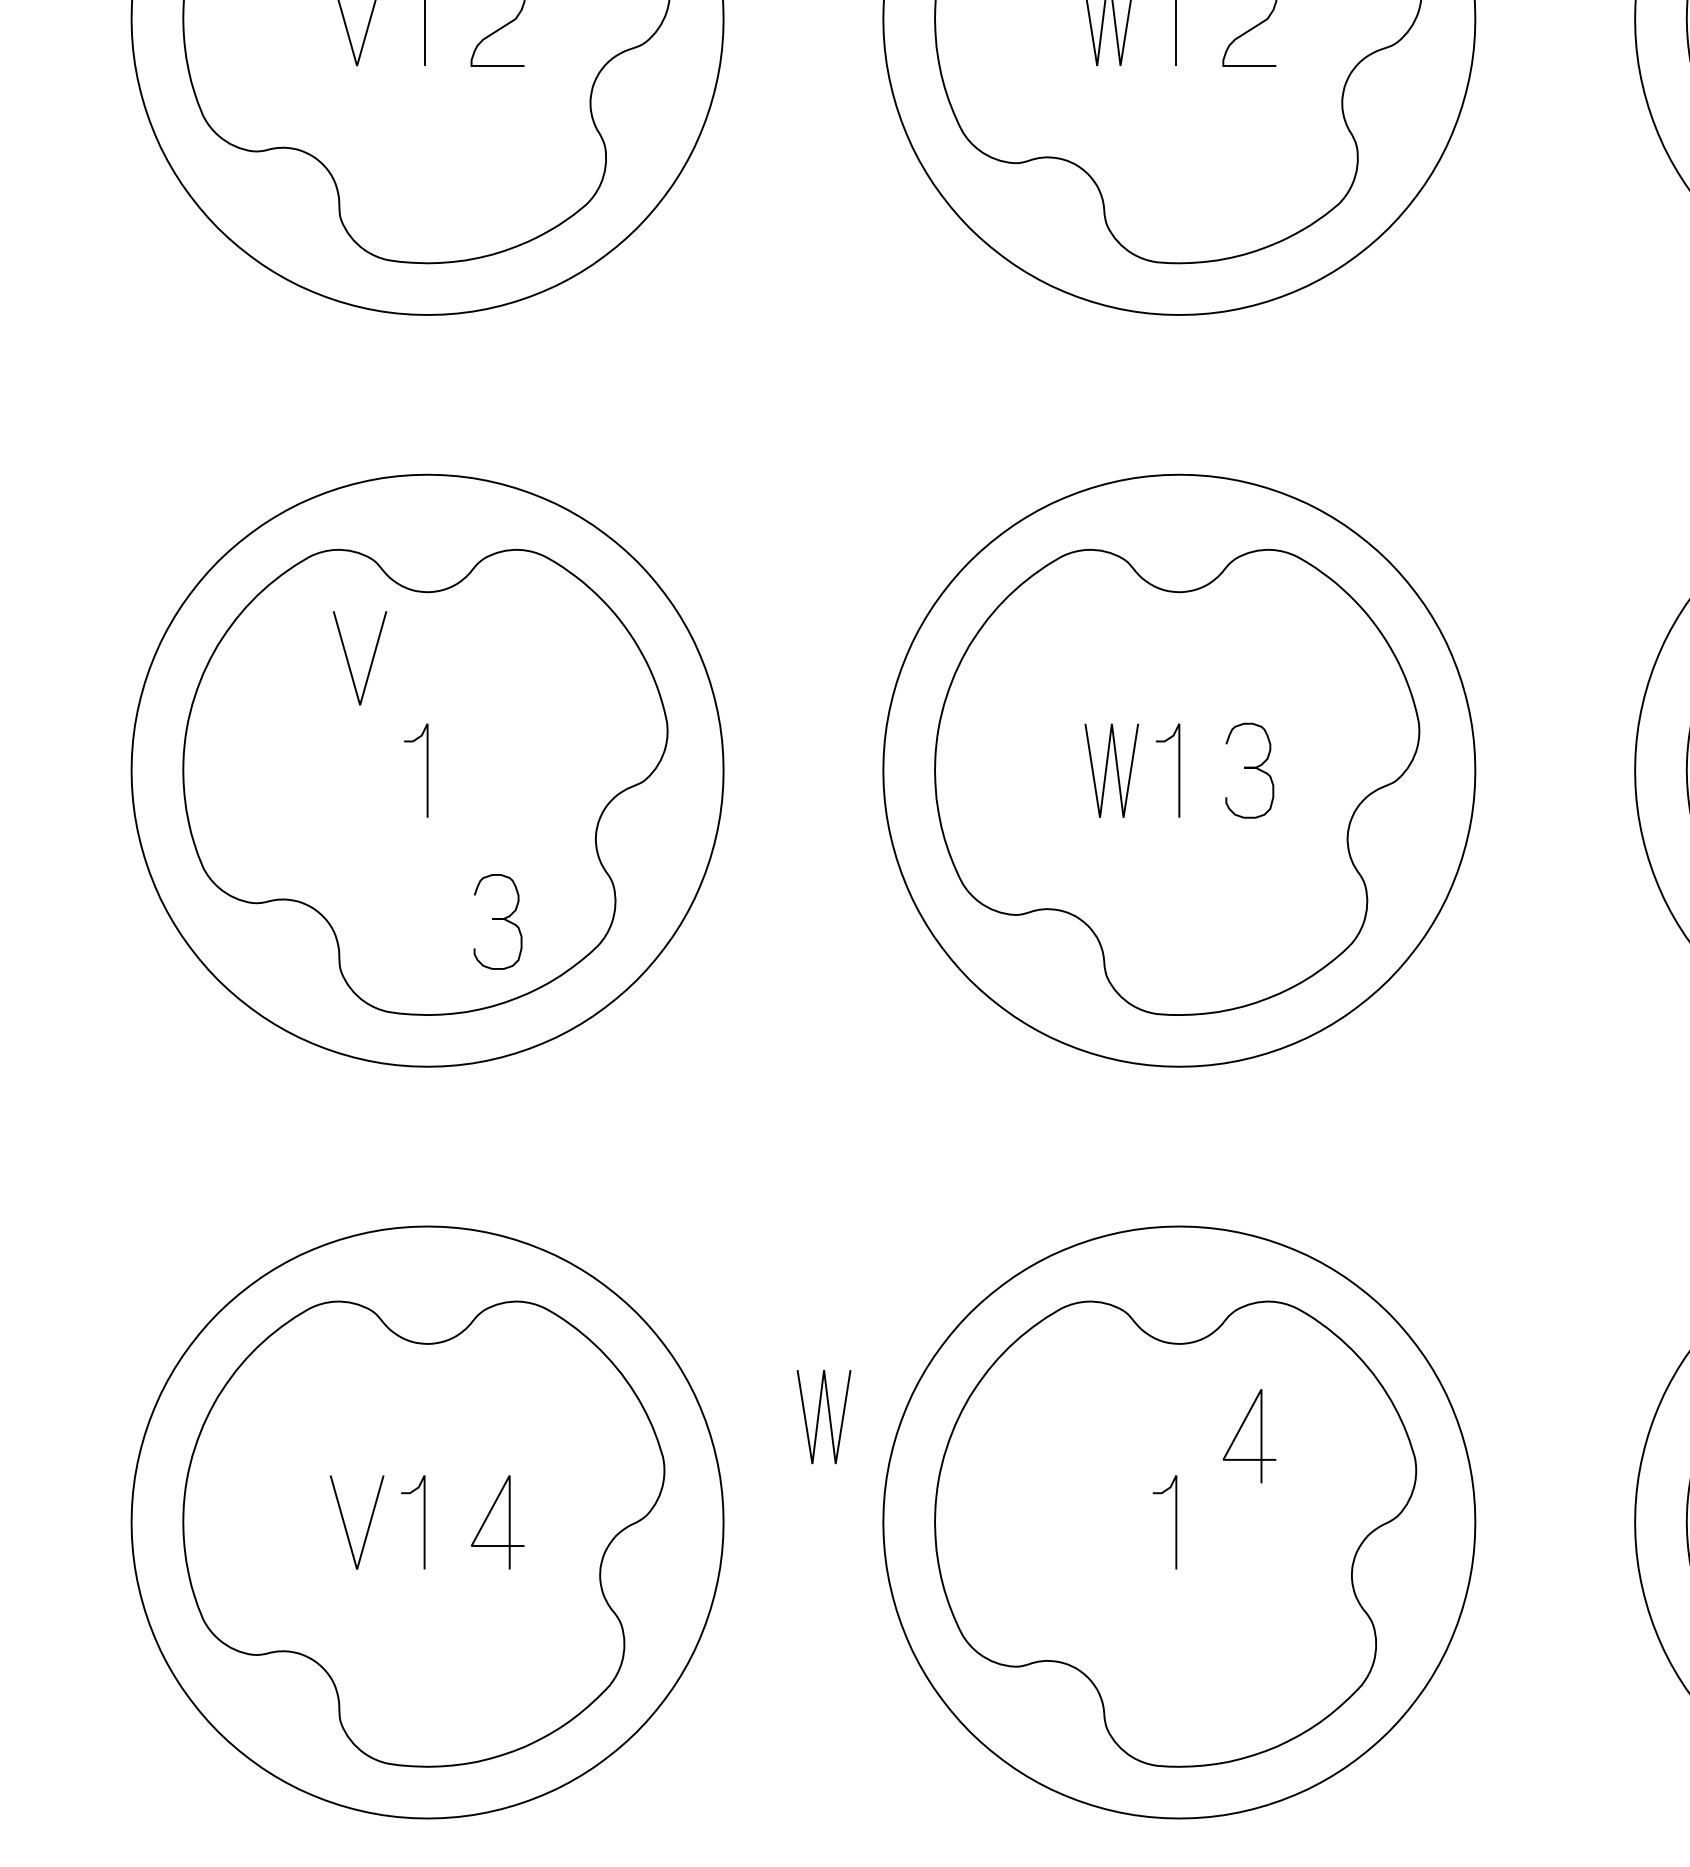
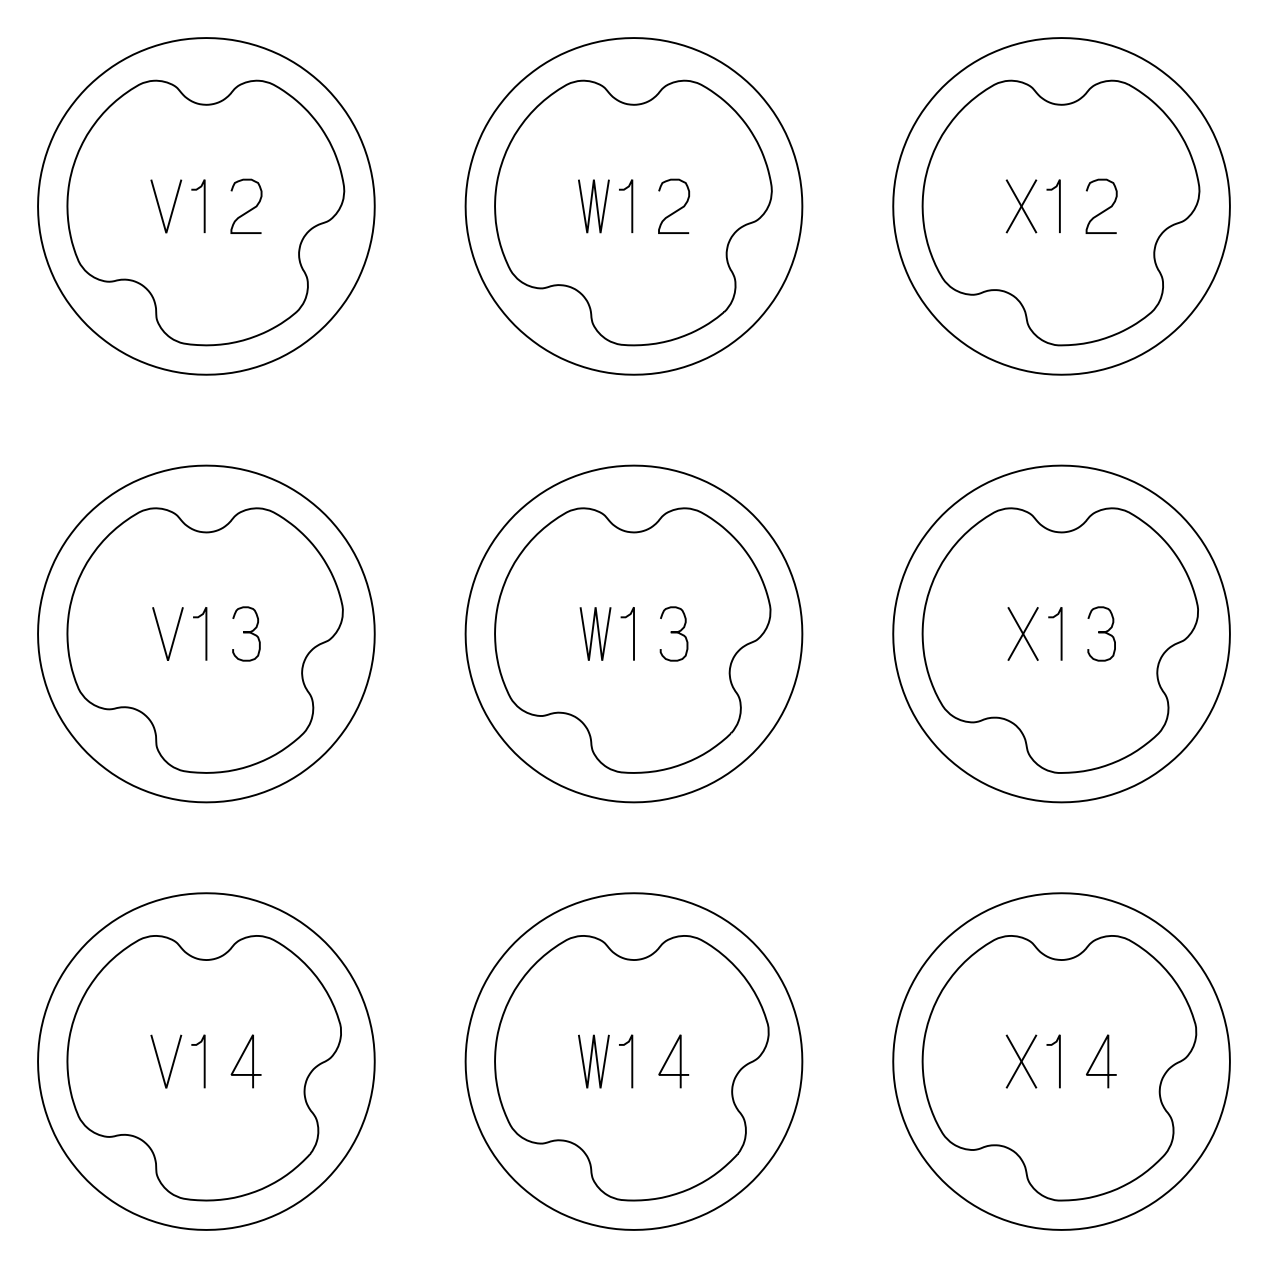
line: (350, 662) -> (162, 636), moved
curve: (498, 921) -> (246, 633), moved
line: (819, 1416) -> (591, 1061), moved
line: (1240, 1432) -> (668, 1059), moved

